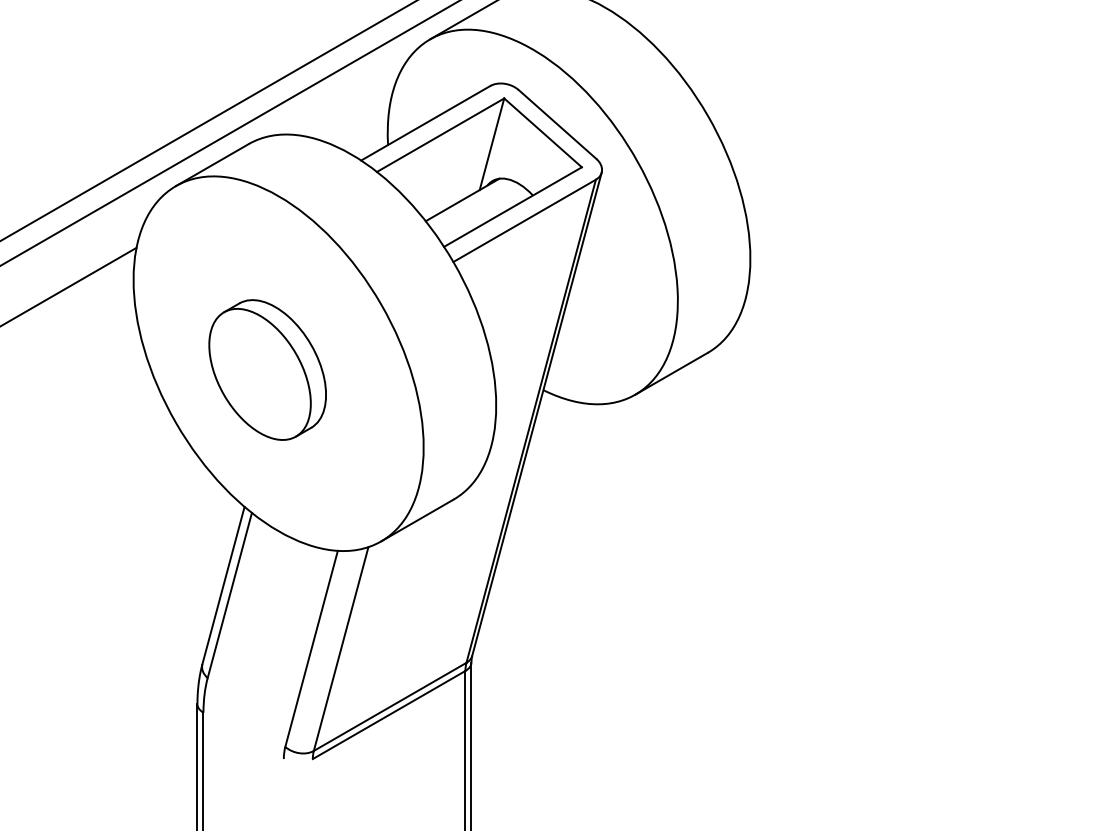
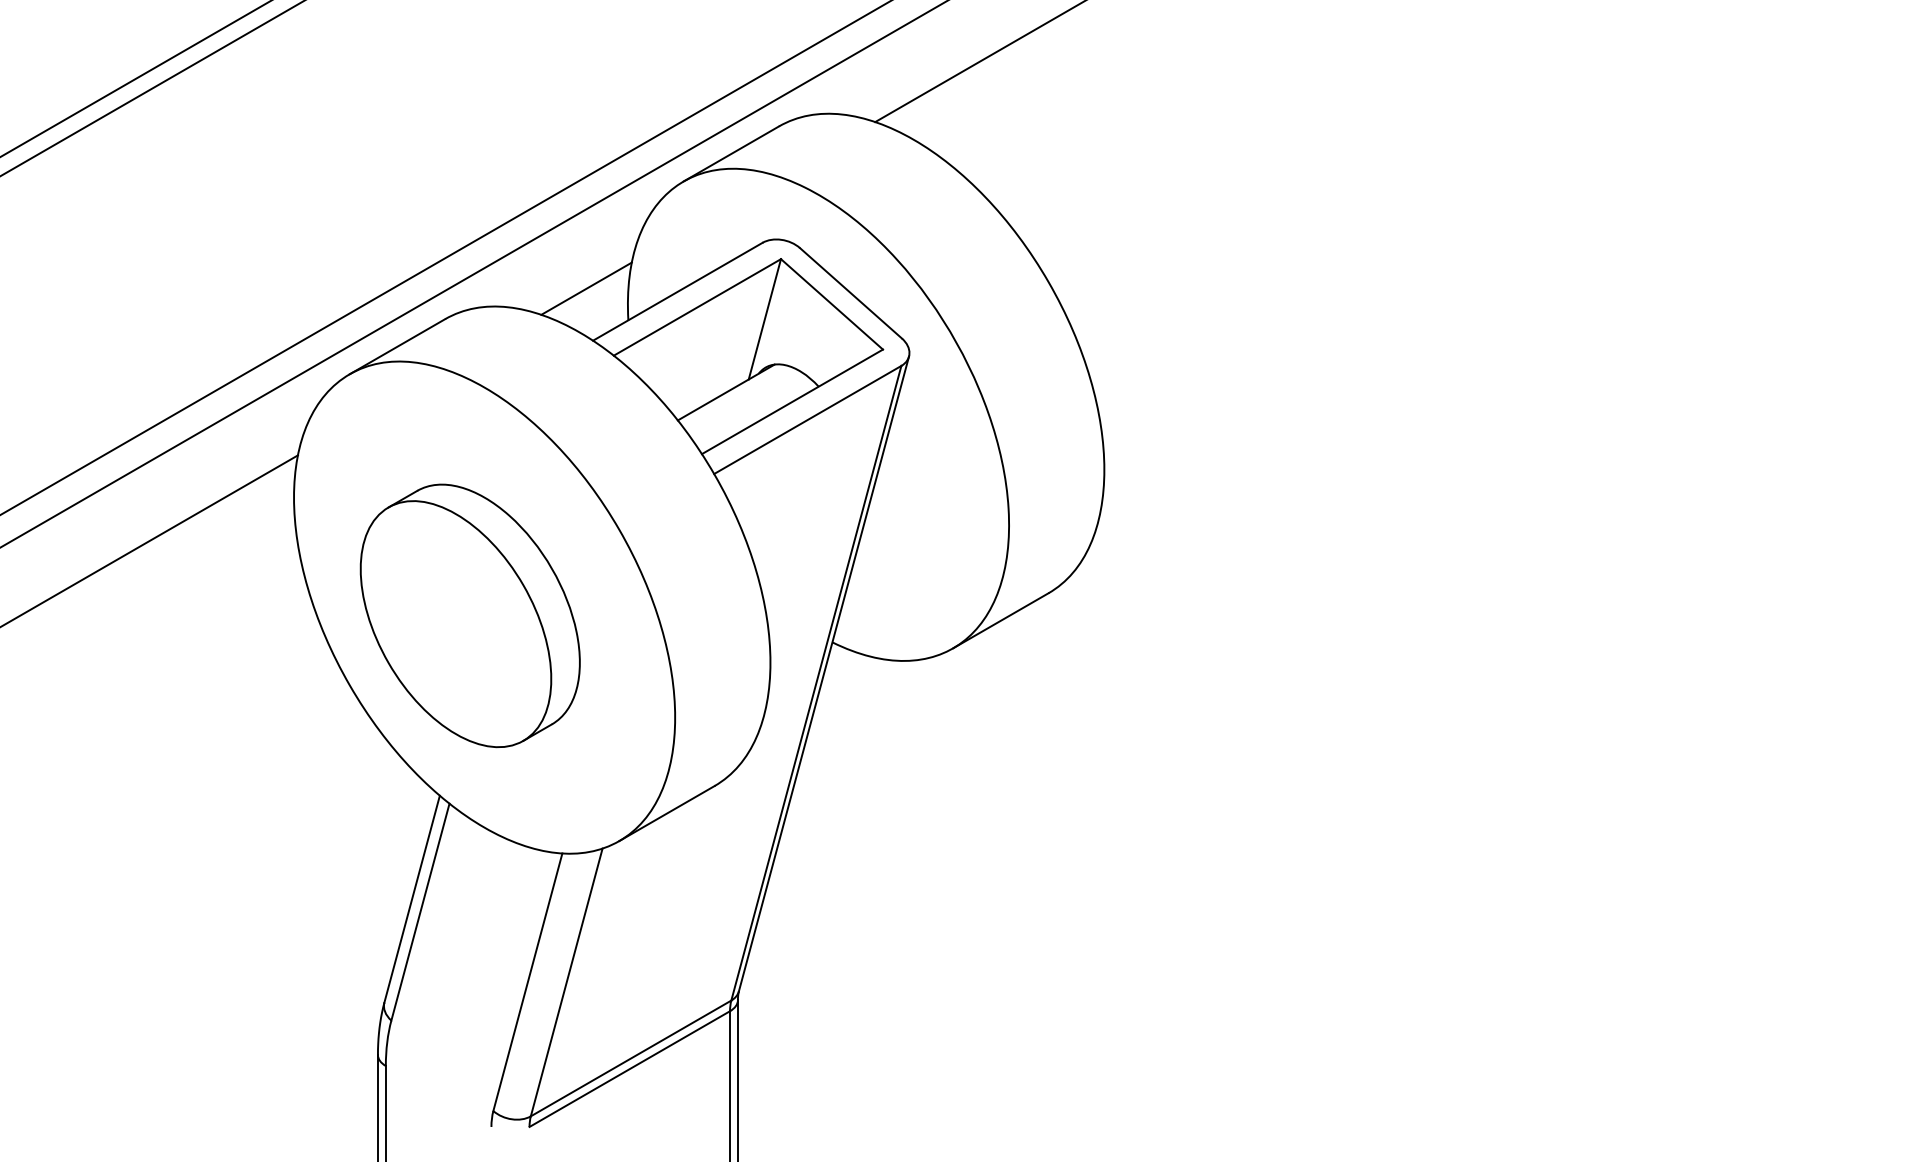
line: (356, 120) -> (586, 288), added
part: (267, 369) -> (469, 615), size x1.43

